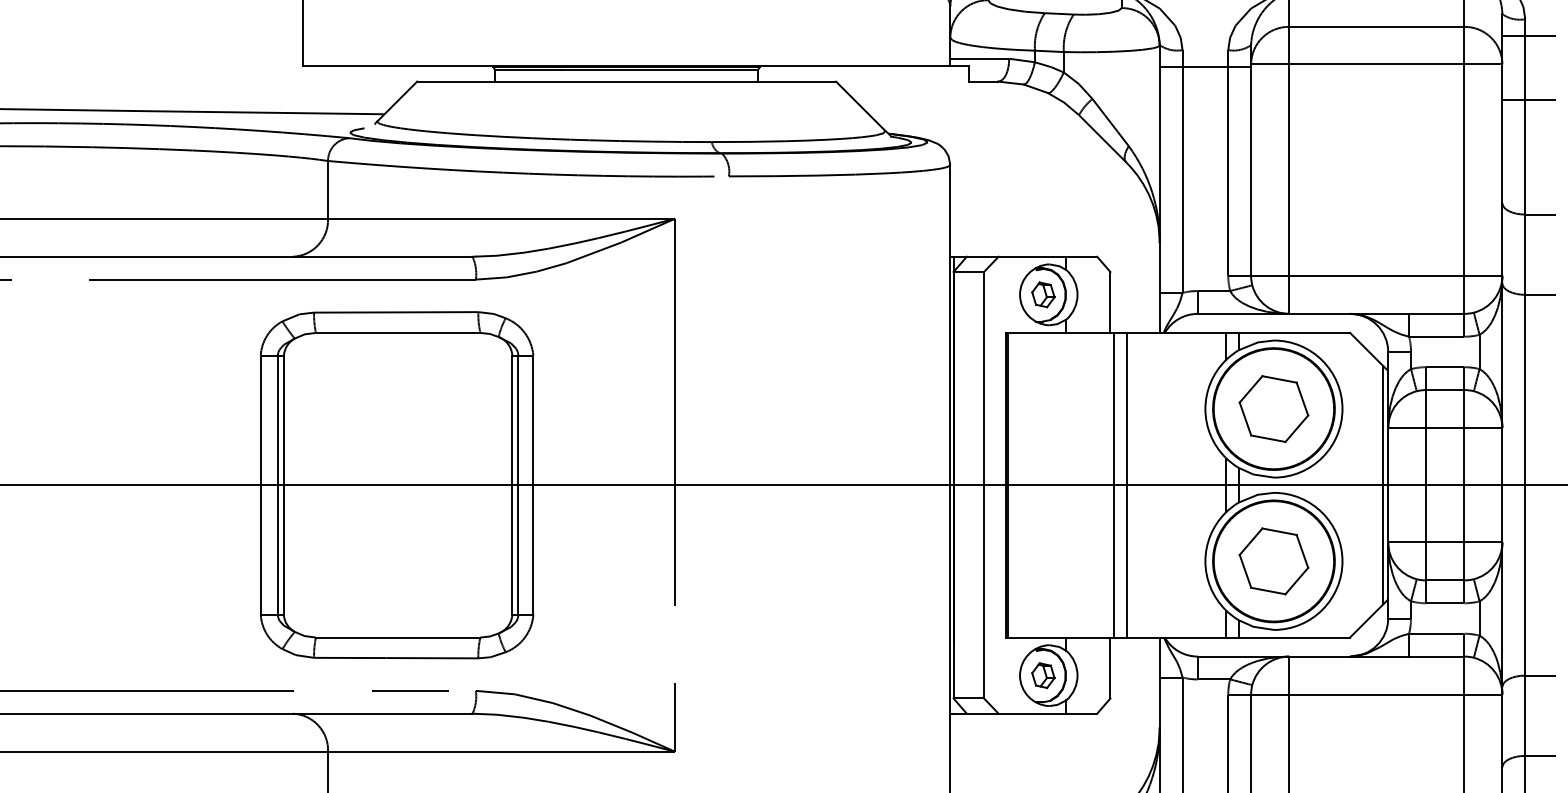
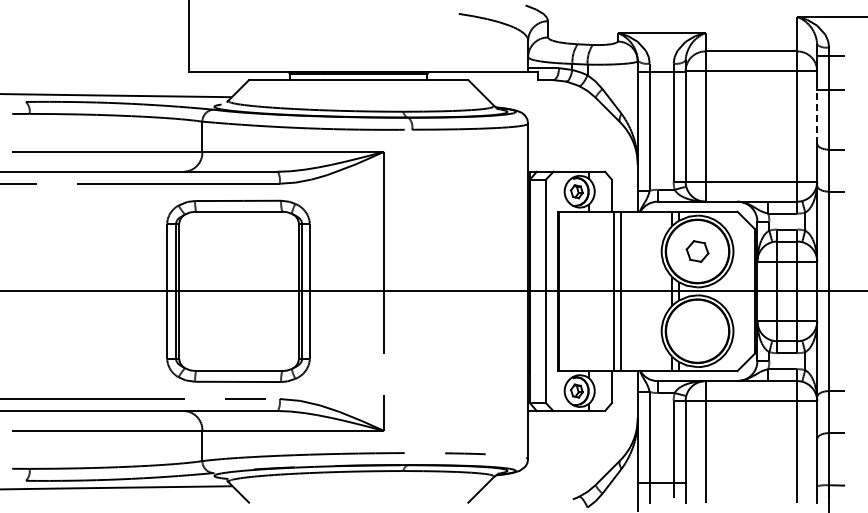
line: (1502, 151) -> (817, 116), solid -> dashed
part: (1273, 409) -> (697, 251), size x0.6
part: (1273, 561) -> (697, 331), removed

